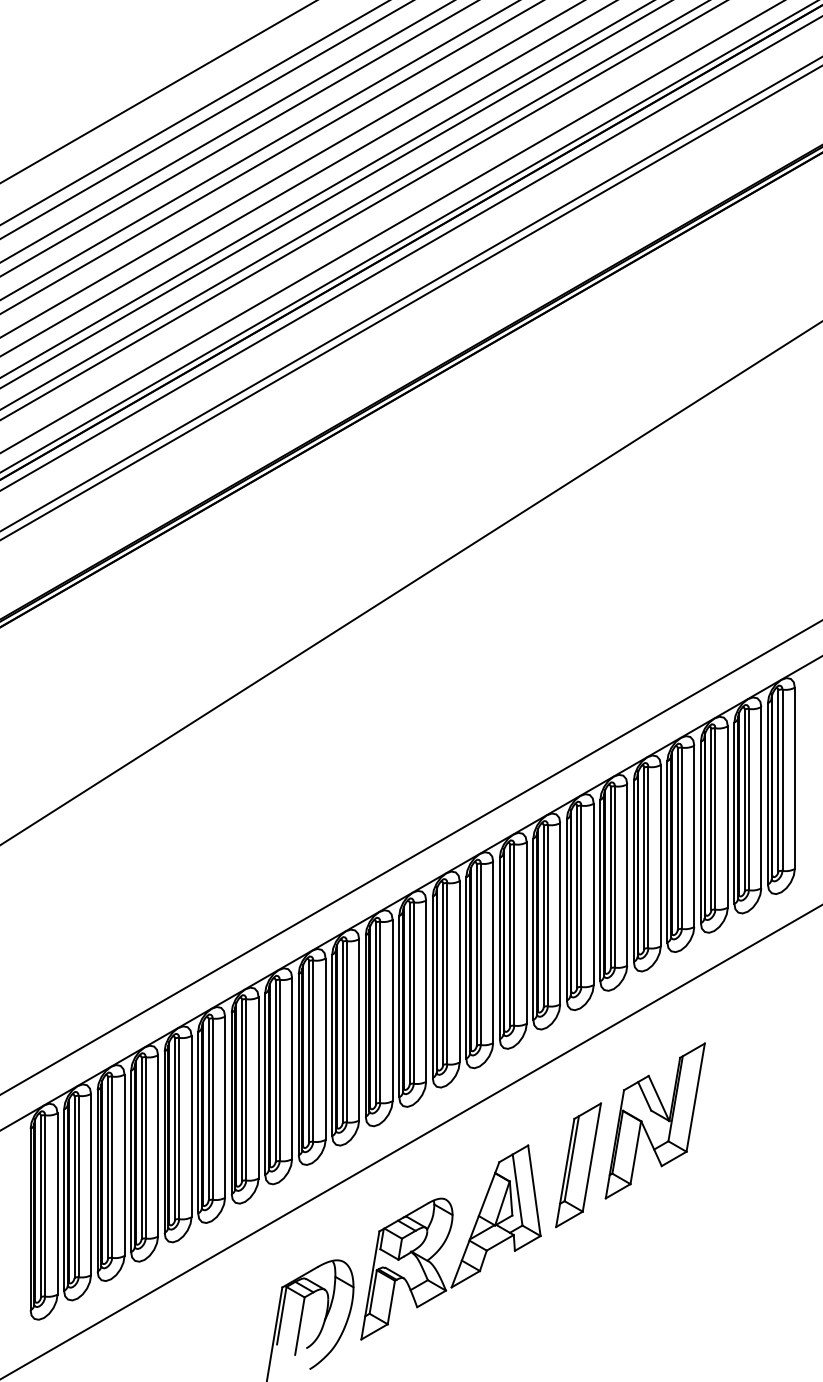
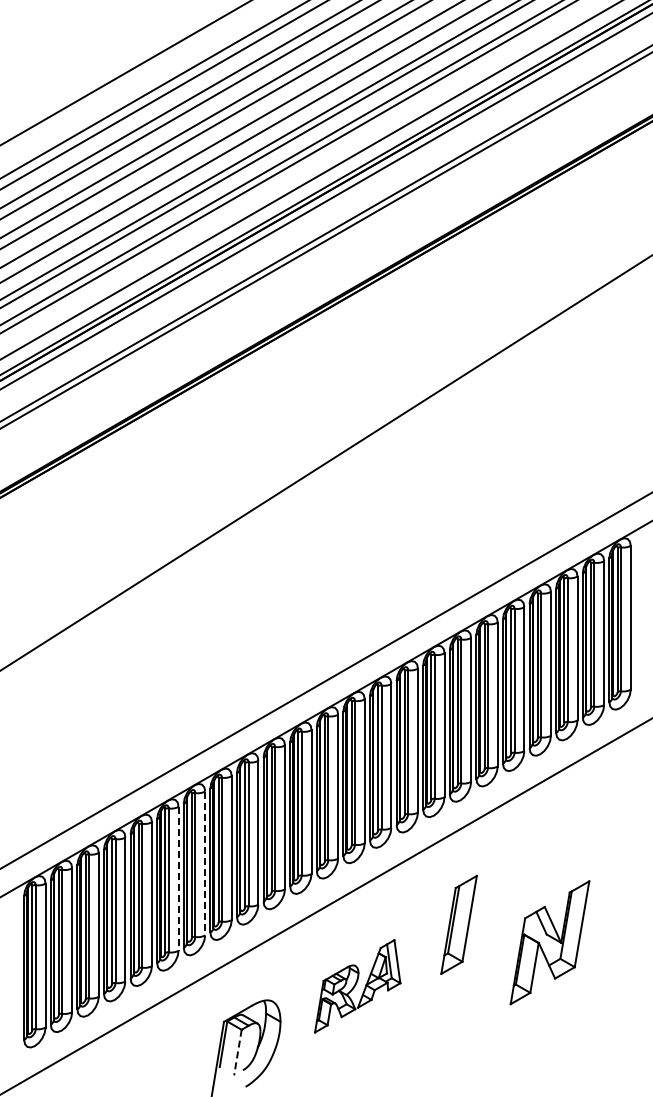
line: (259, 1087) -> (205, 863), solid -> dashed
line: (225, 1106) -> (178, 878), solid -> dashed
part: (654, 1120) -> (549, 942), moved
part: (450, 1242) -> (357, 986), size x0.6
line: (299, 1327) -> (237, 1053), solid -> dashed

